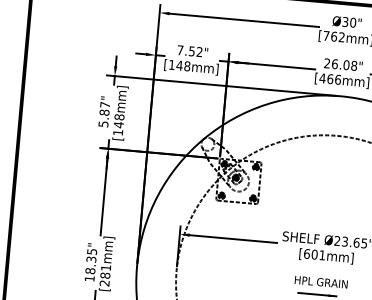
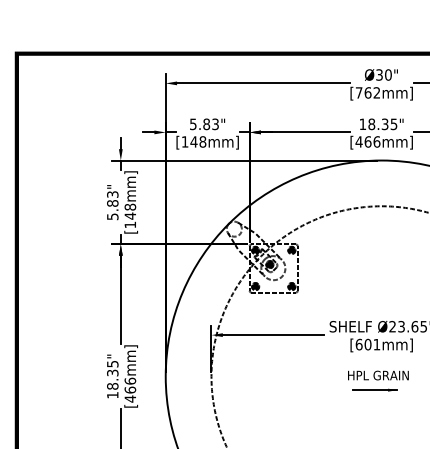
text: (190, 51) -> (204, 124), 7.52" -> 5.83"
text: (340, 64) -> (378, 124), 26.08" -> 18.35"
text: (105, 104) -> (112, 194), 5.87" -> 5.83"
text: (105, 275) -> (130, 389), [281mm] -> [466mm]

